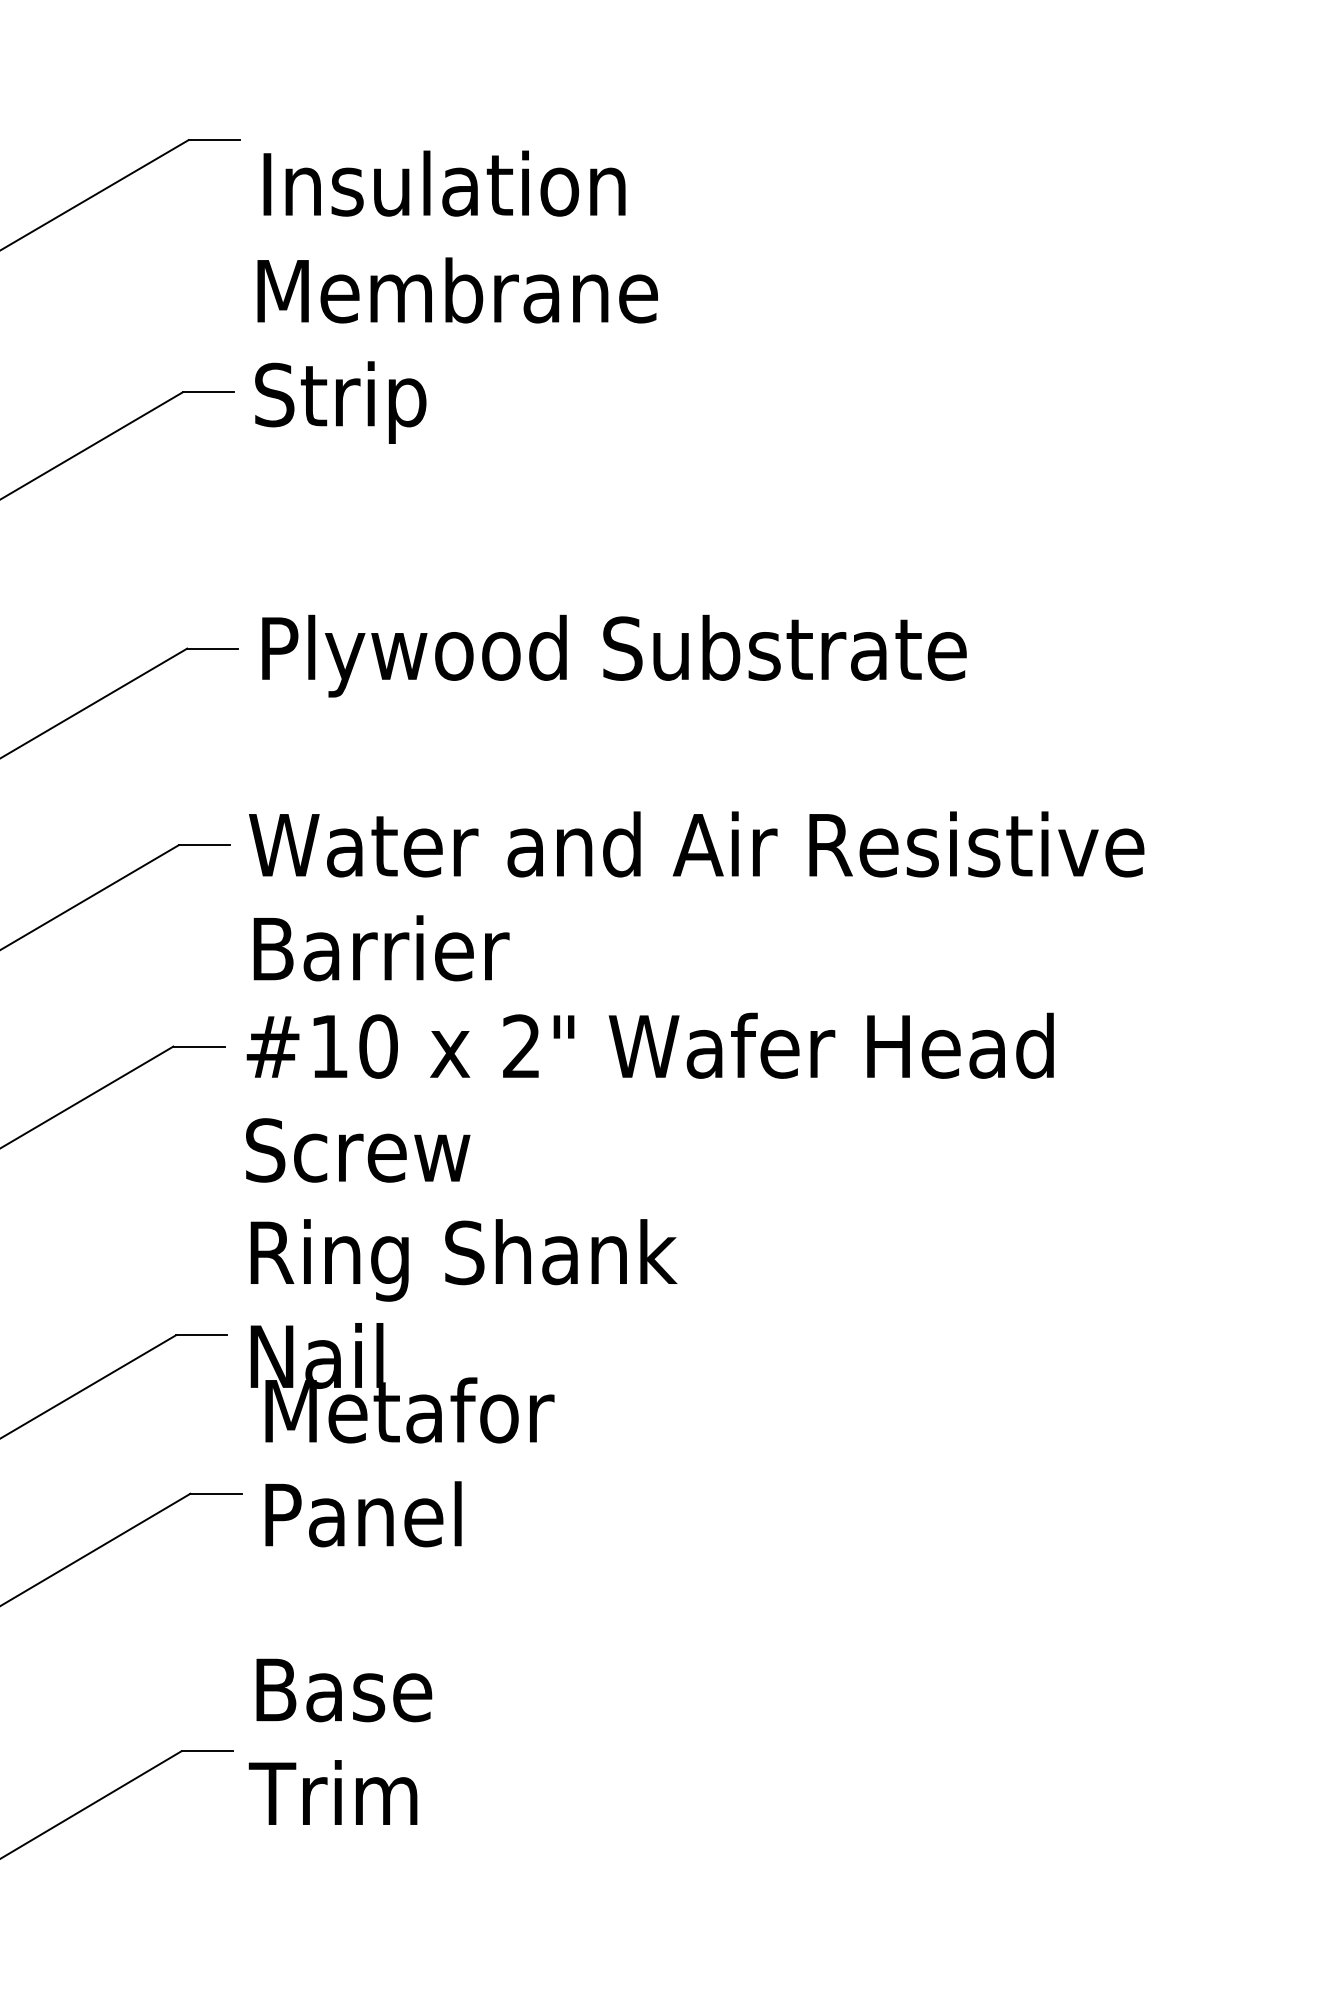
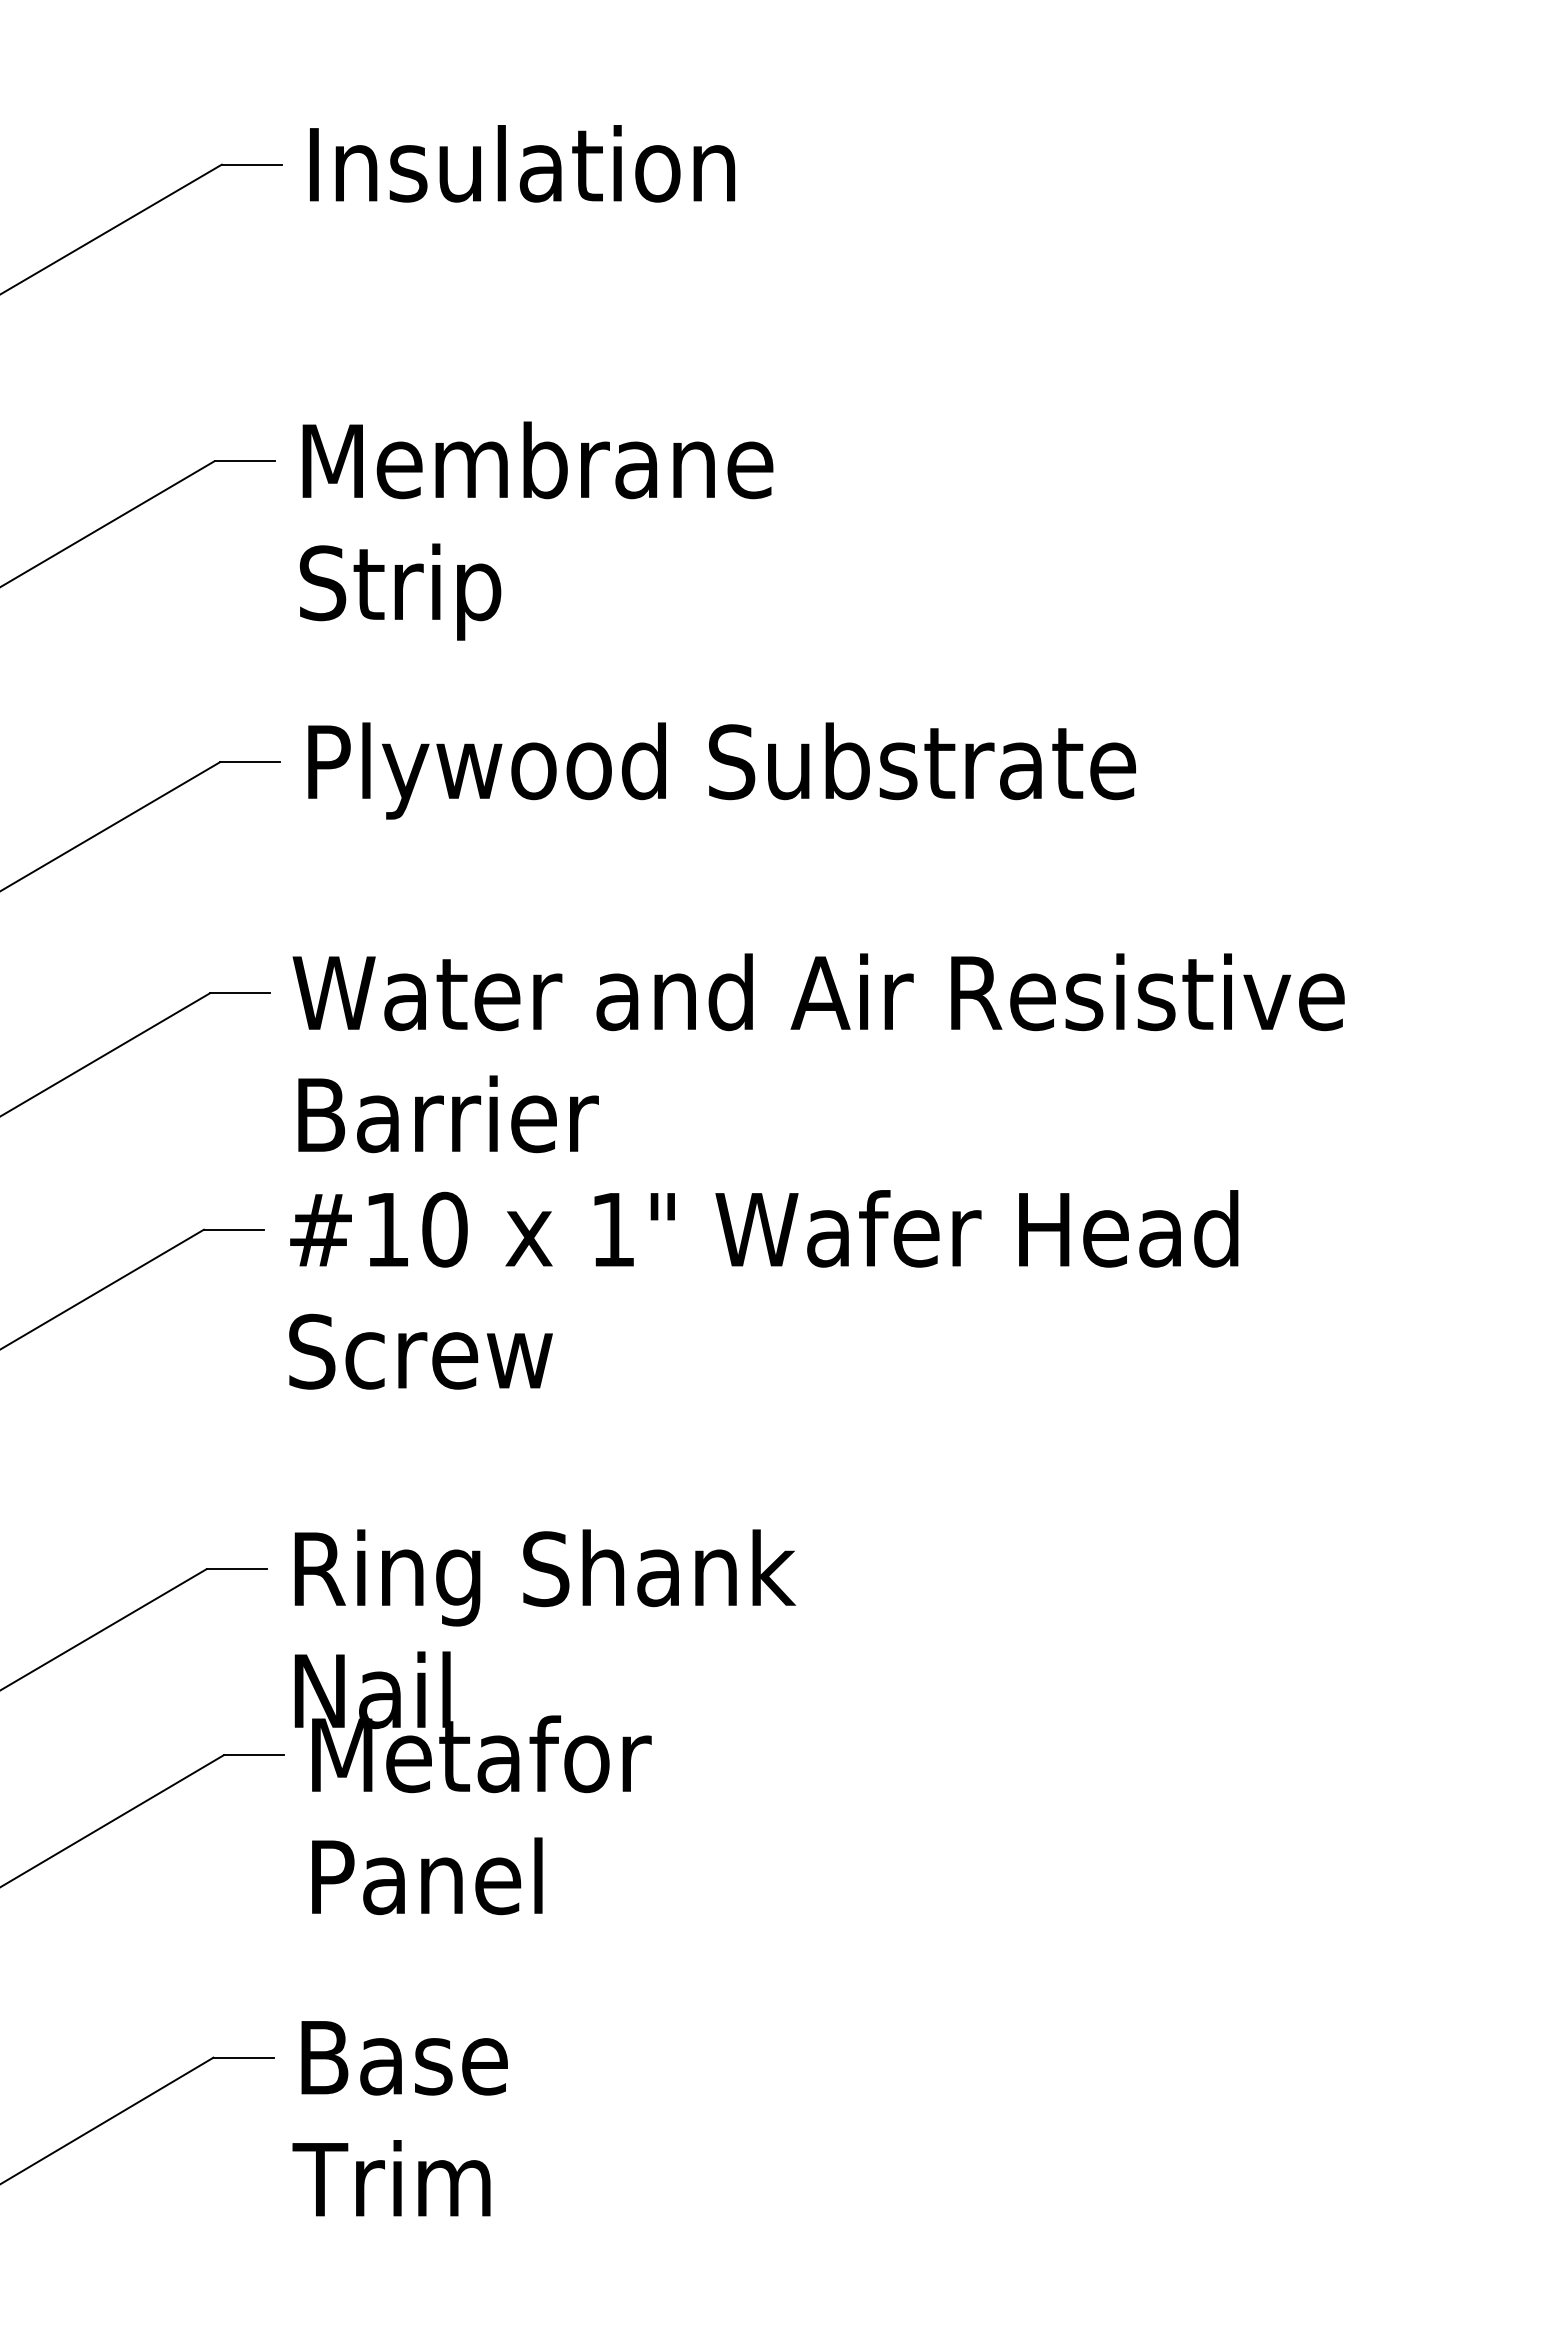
text: (444, 183) -> (522, 163), moved
text: (456, 350) -> (536, 530), moved
text: (521, 1045) -> (612, 1228), 2" -> 1"
text: (464, 1383) -> (545, 1722), moved
text: (339, 1741) -> (399, 2118), moved

